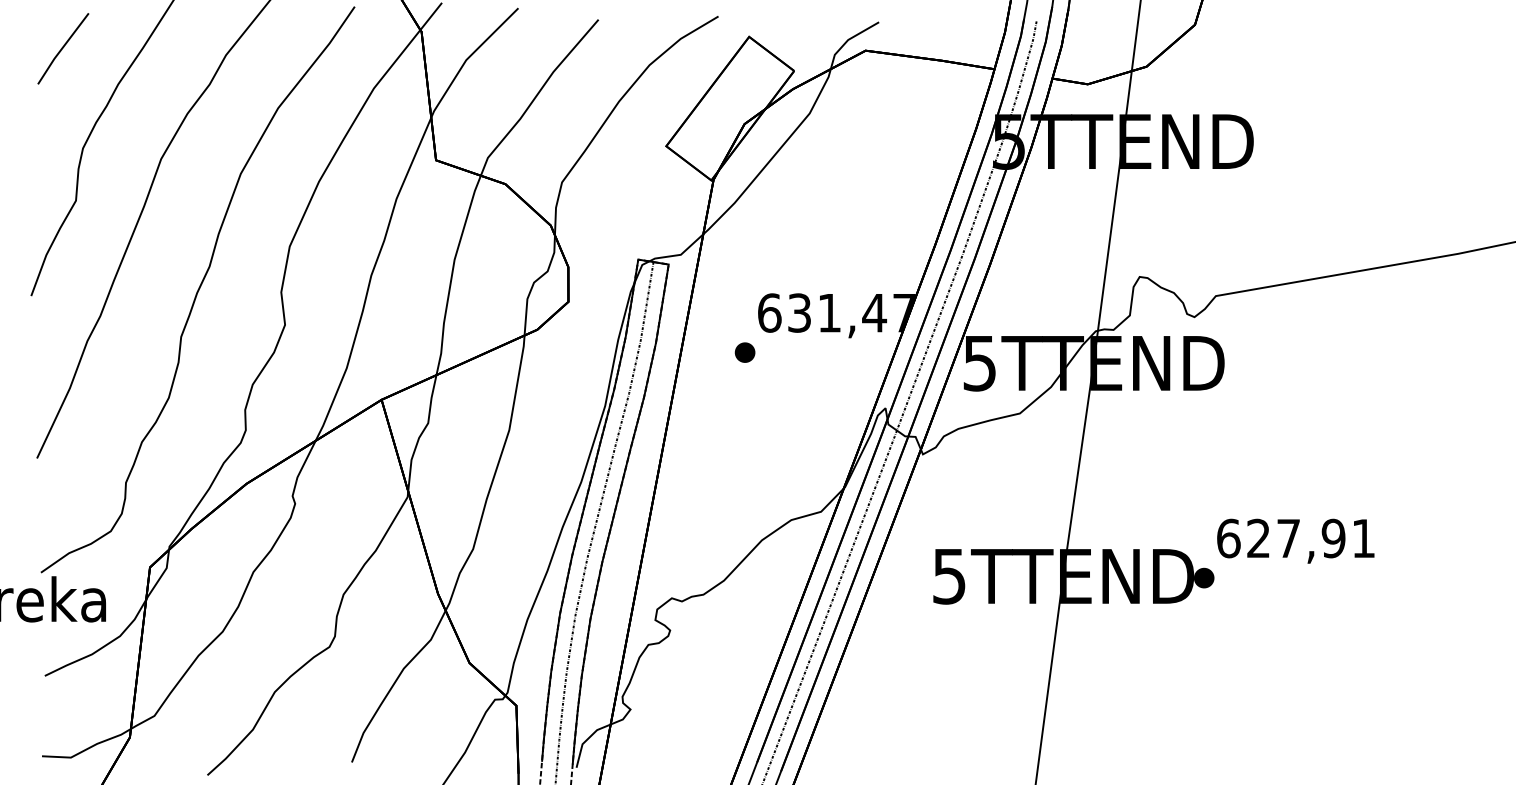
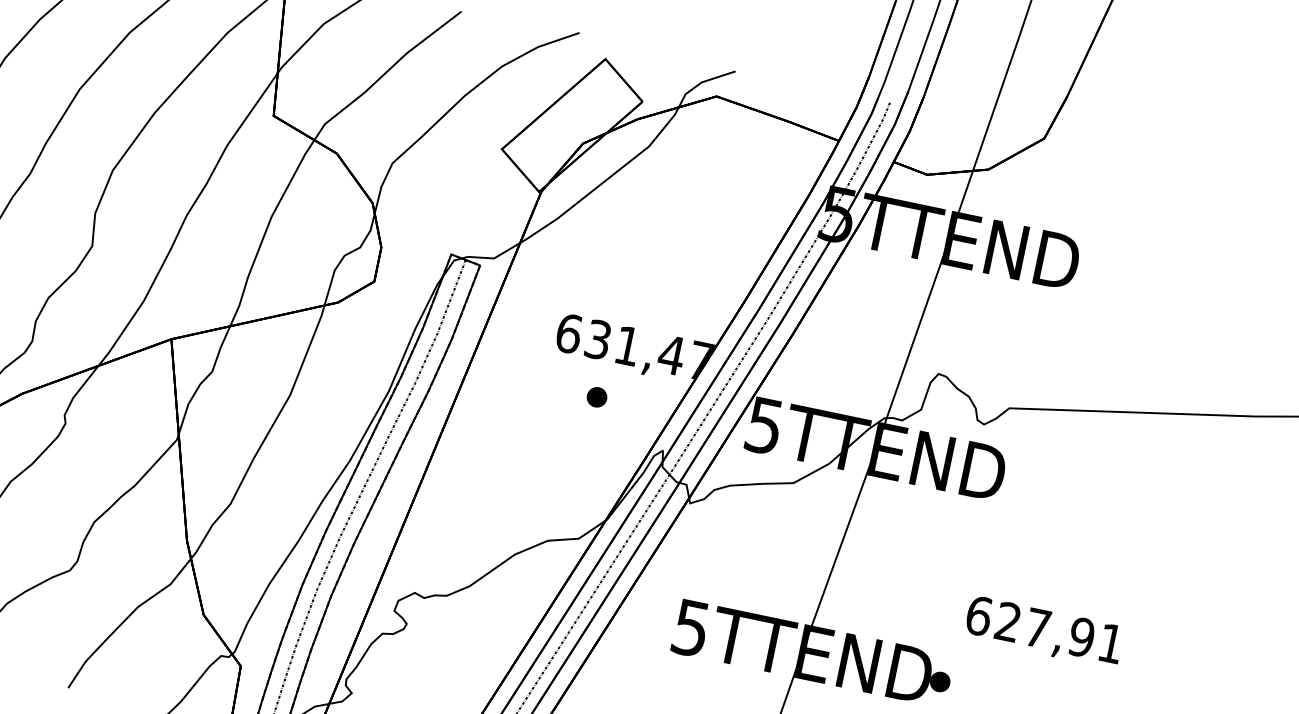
part: (744, 352) -> (596, 397), moved
text: (1295, 540) -> (1043, 631), moved

